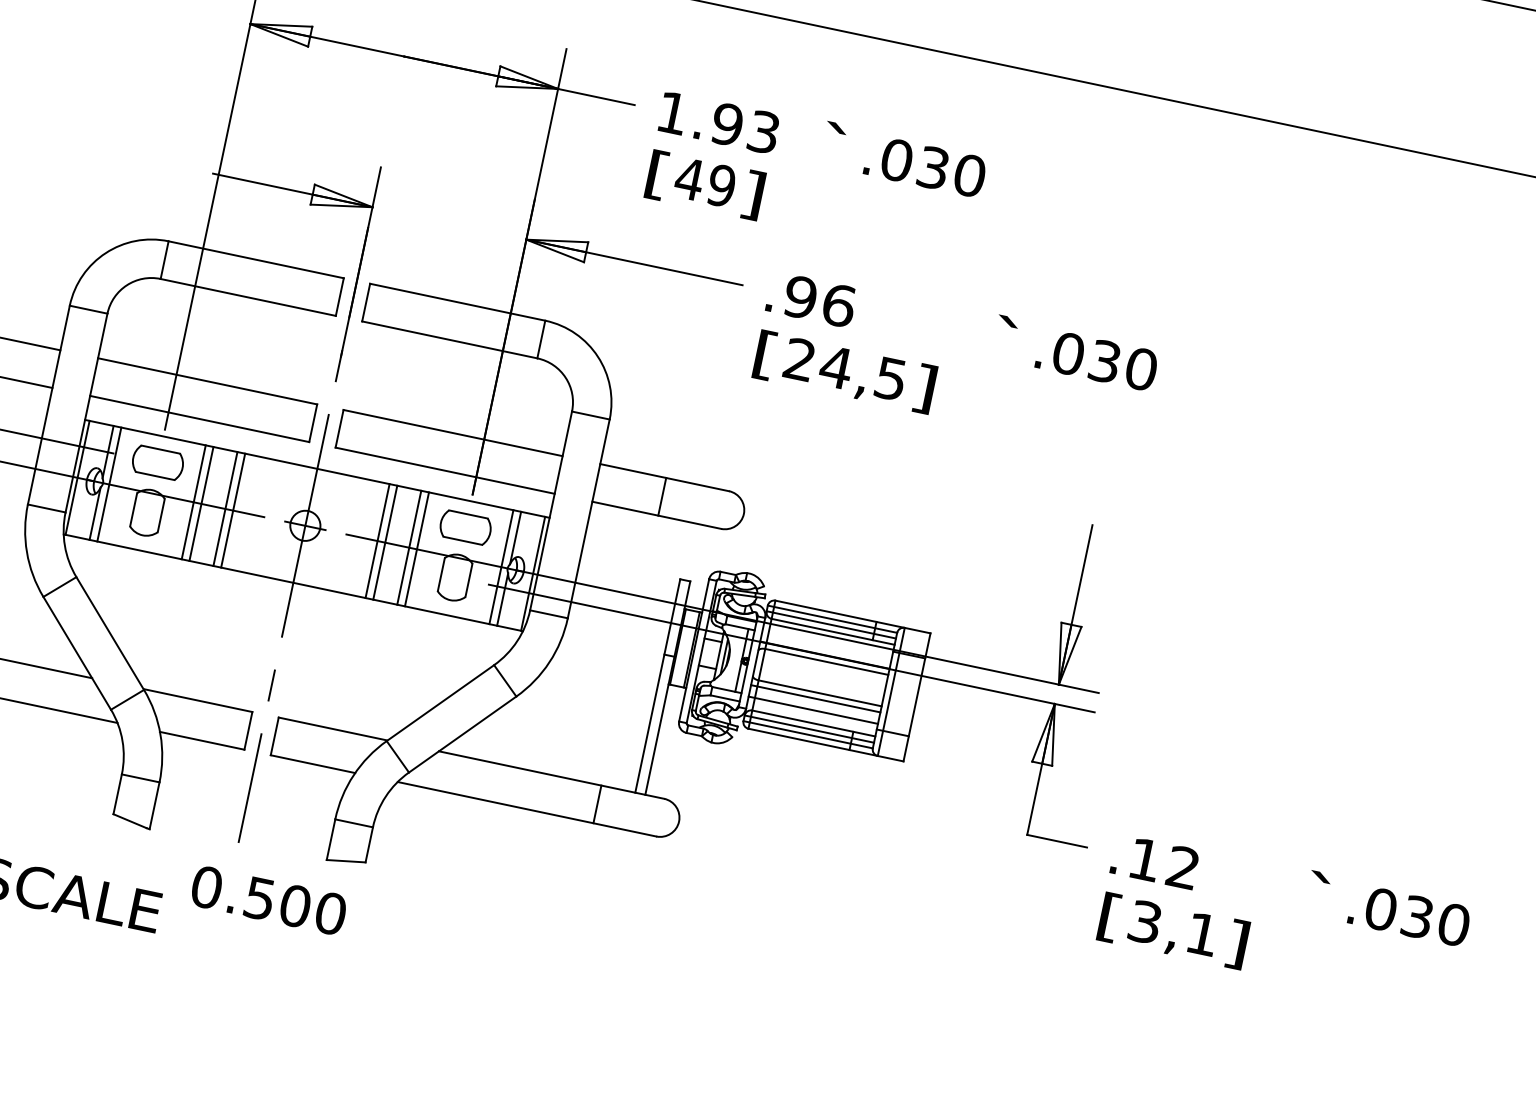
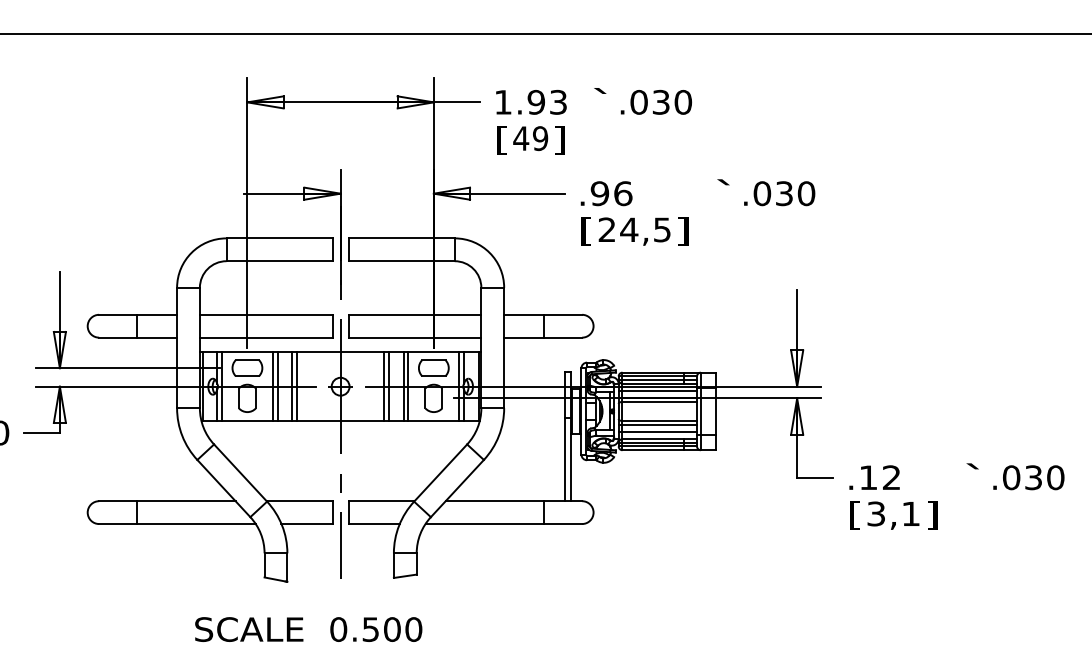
line: (826, 643) -> (657, 391), added
text: (269, 900) -> (376, 629), moved

